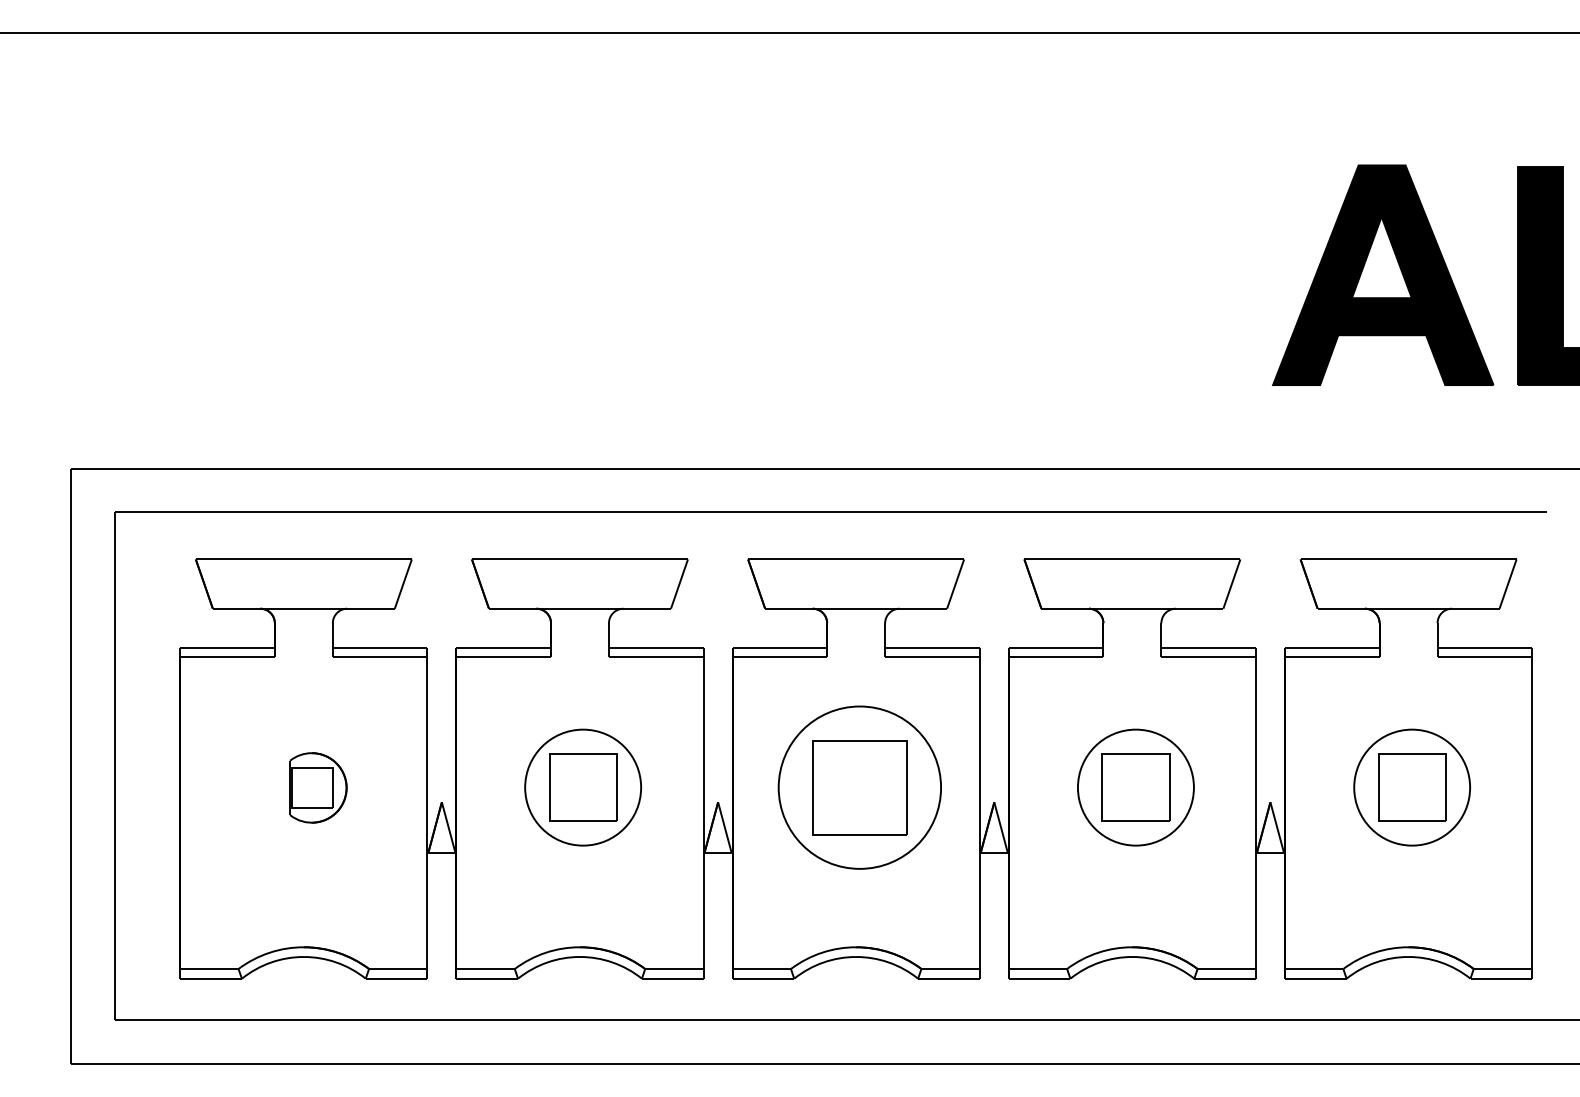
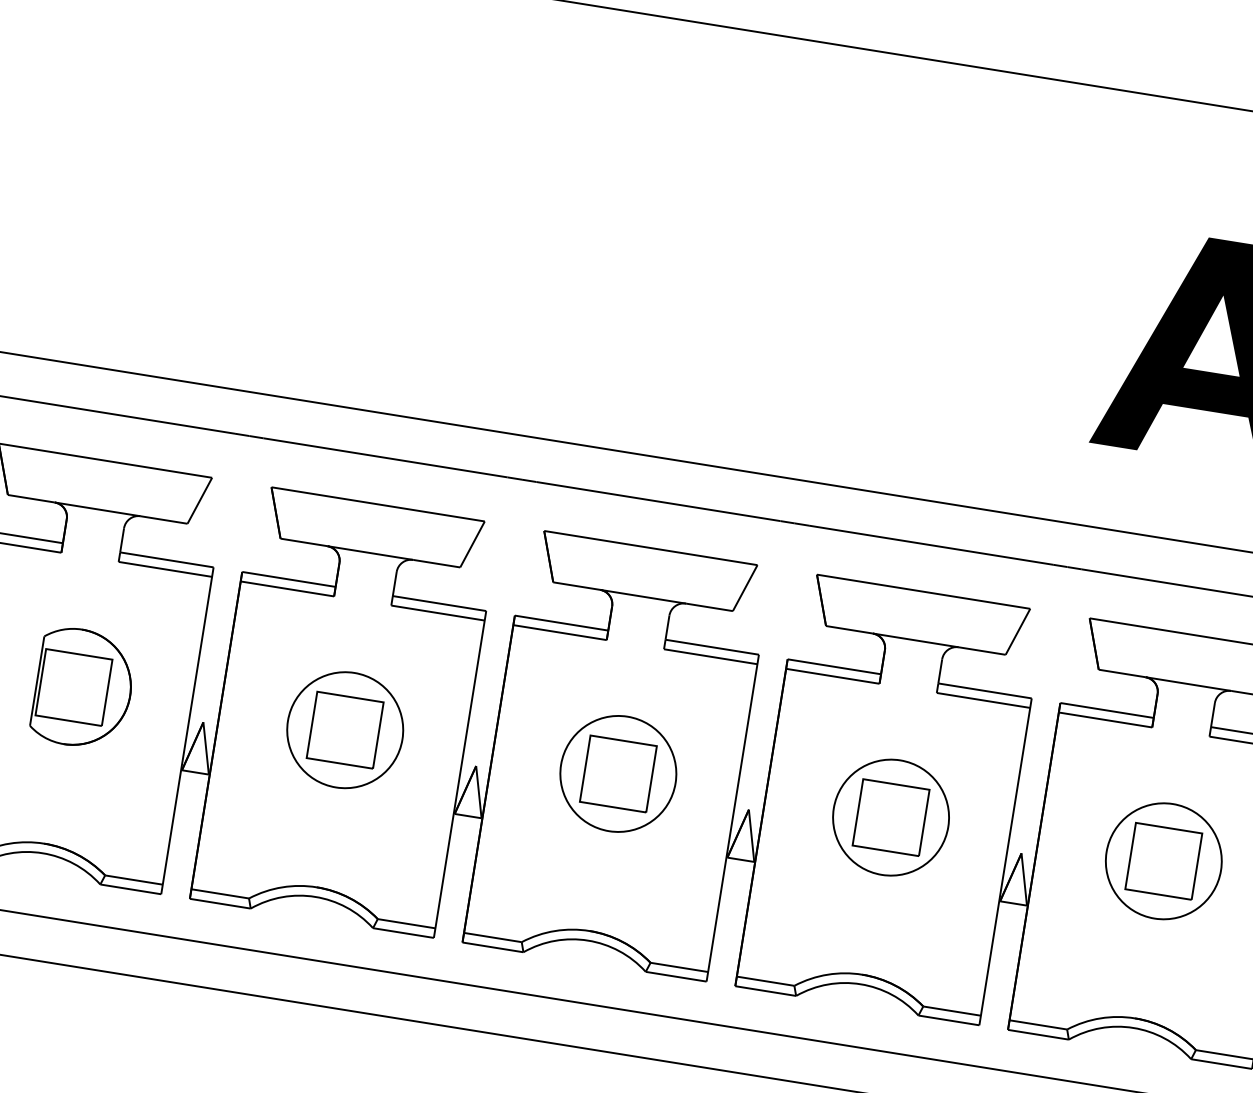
part: (318, 787) -> (83, 688), size x1.67
part: (859, 787) -> (618, 773), size x0.71

